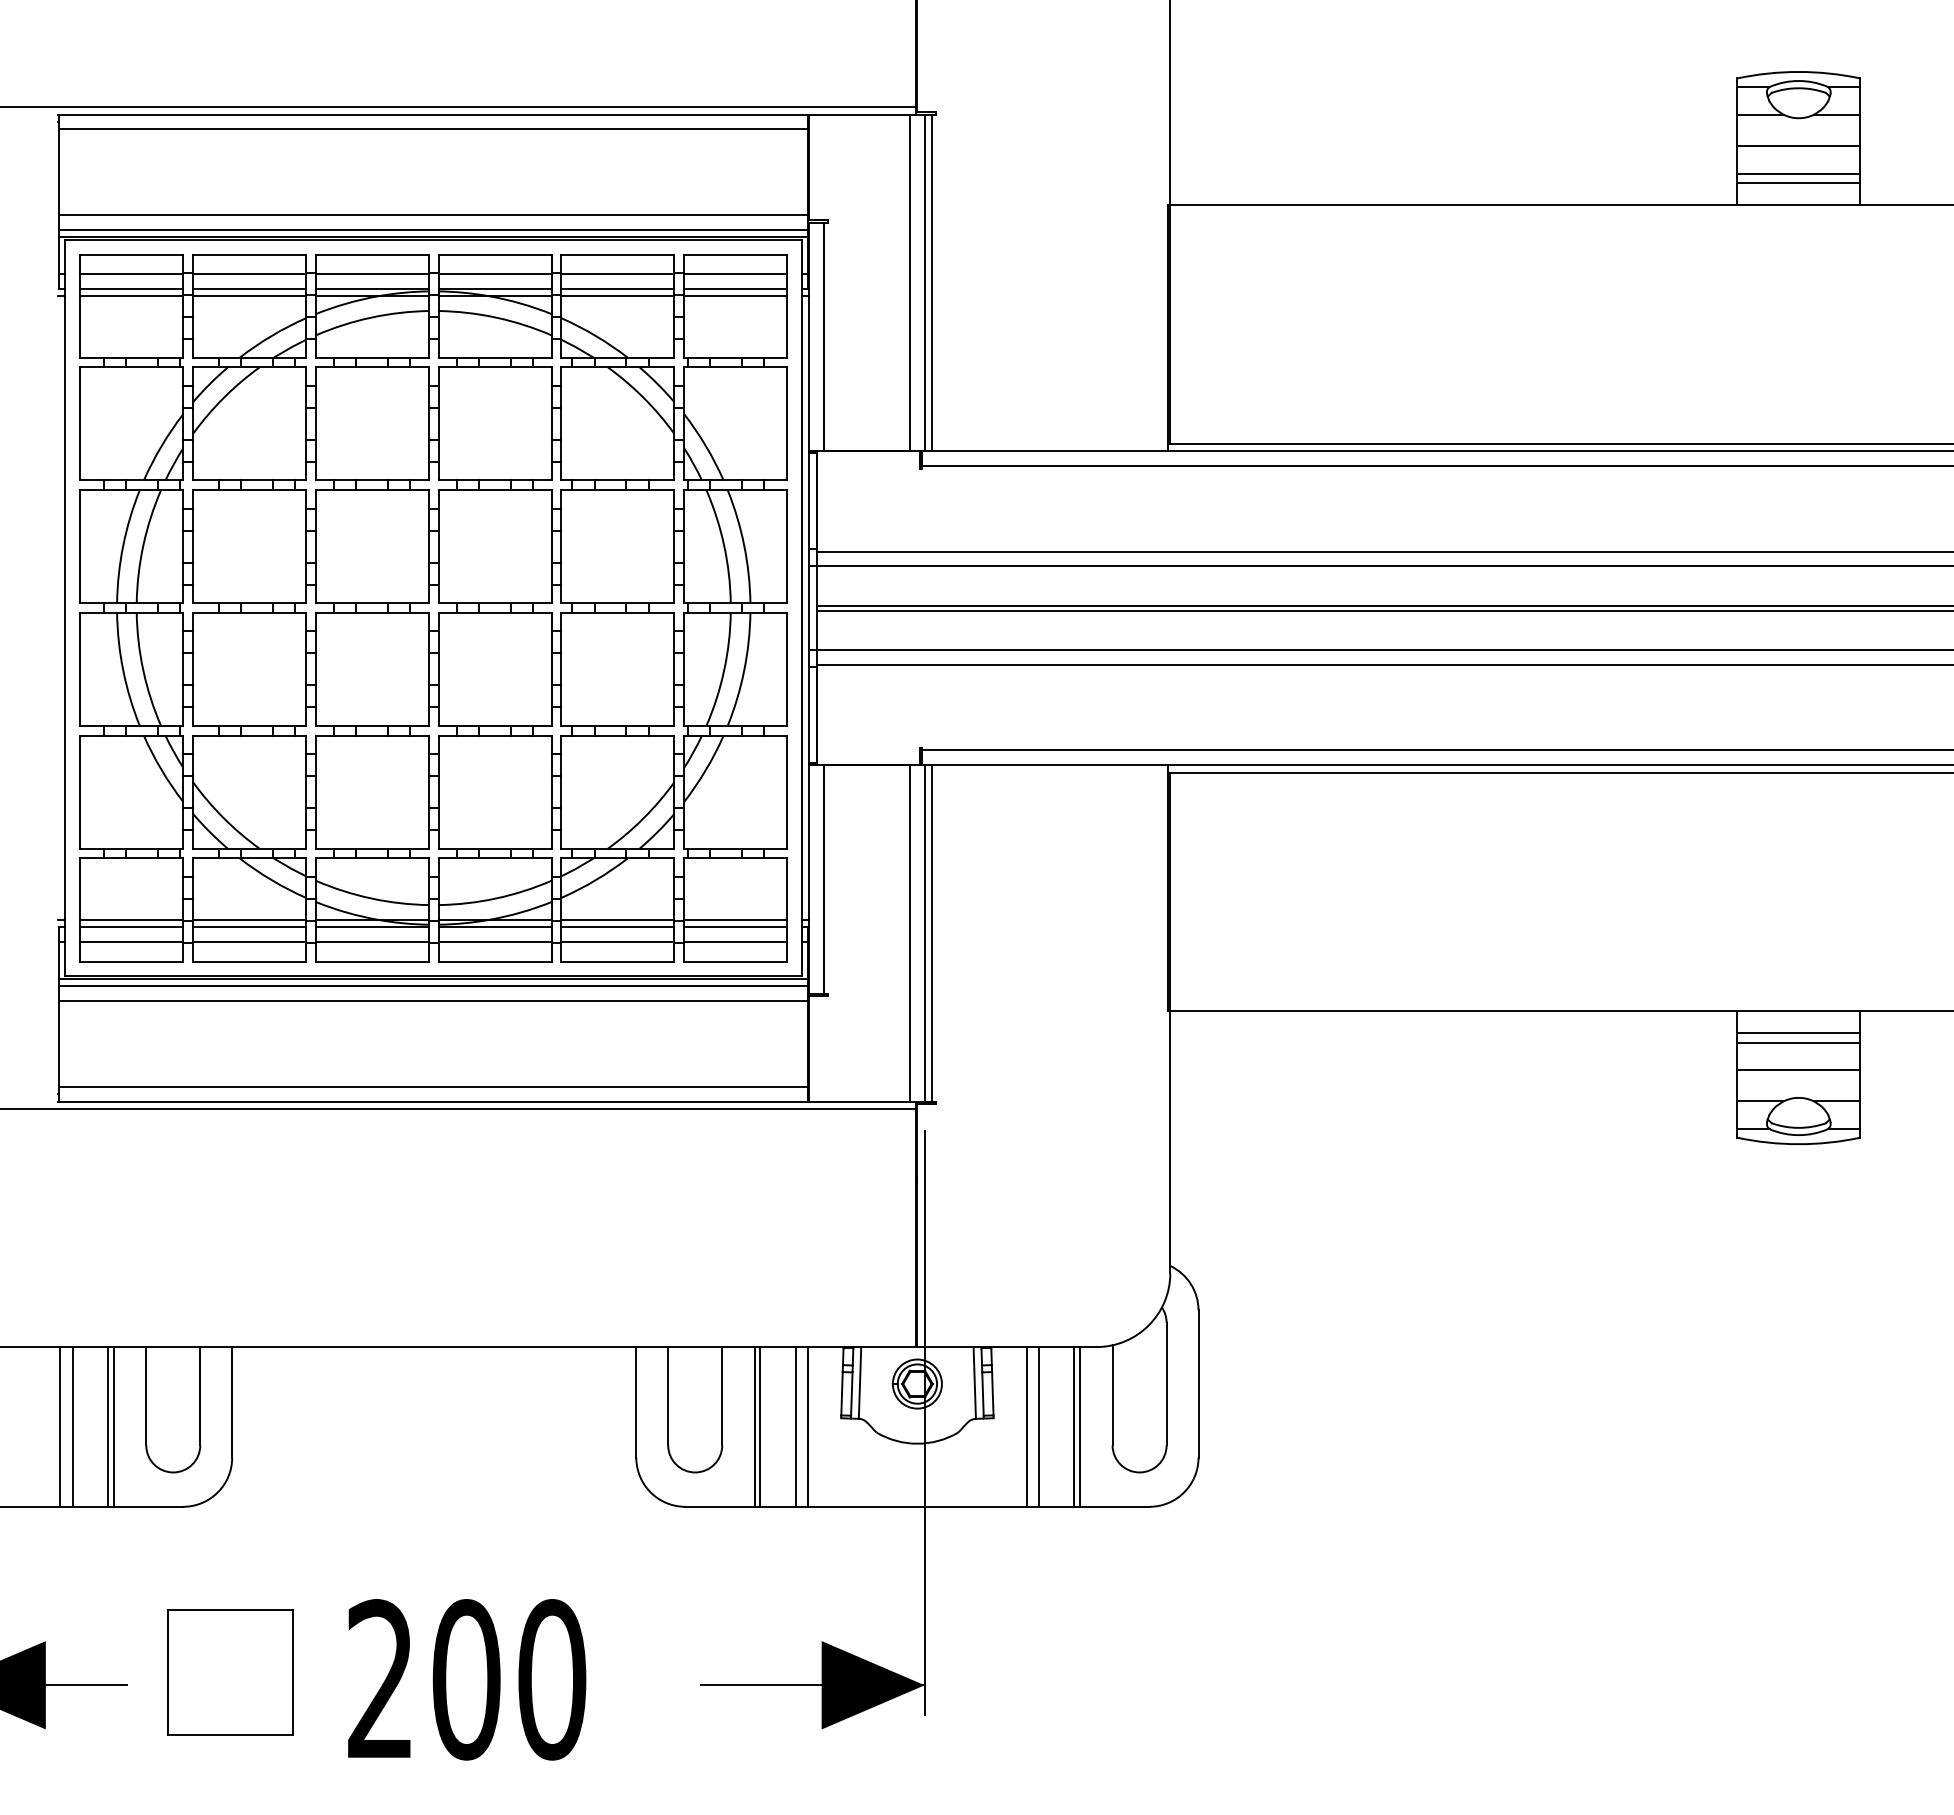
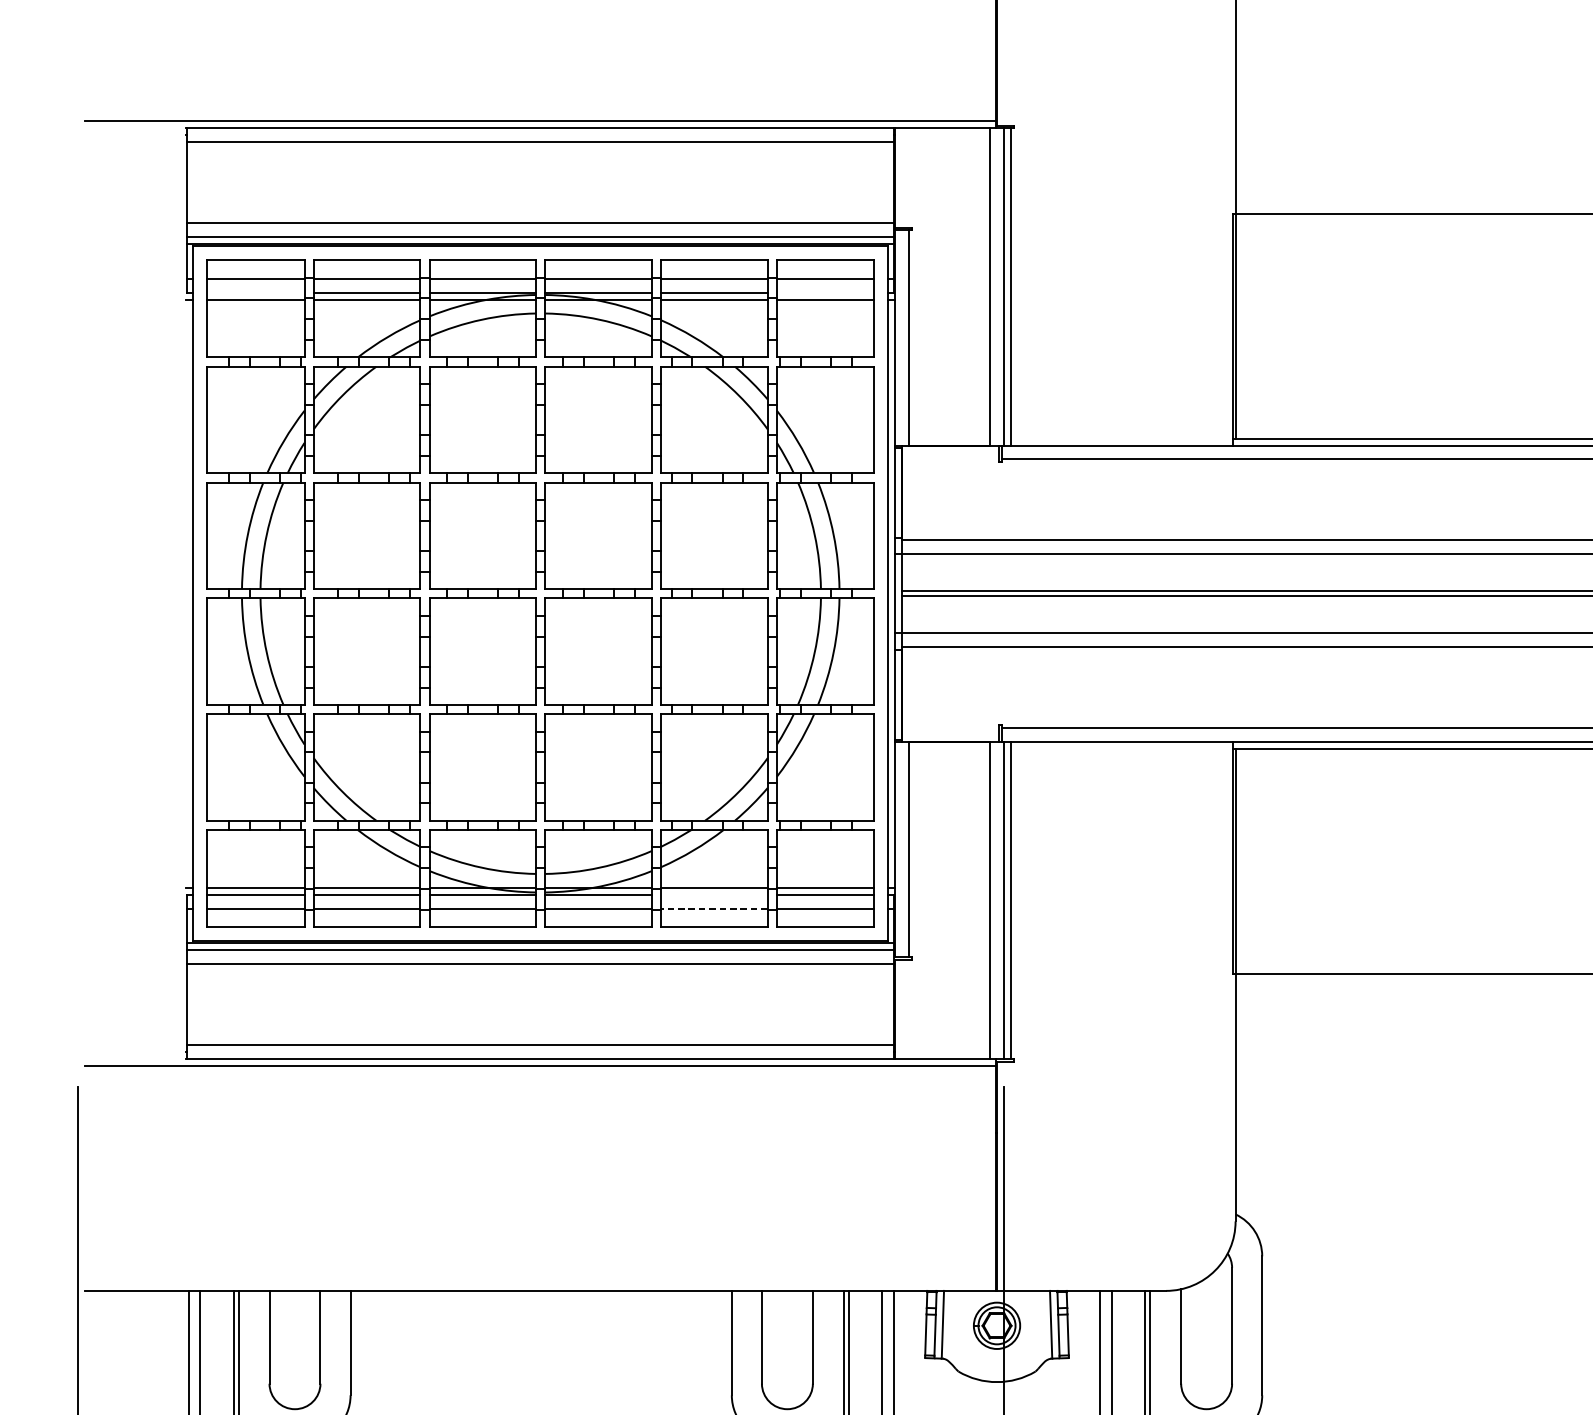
line: (131, 288) -> (255, 292), removed
line: (735, 288) -> (825, 292), removed
line: (617, 927) -> (714, 895), removed
line: (617, 941) -> (714, 908), solid -> dashed

